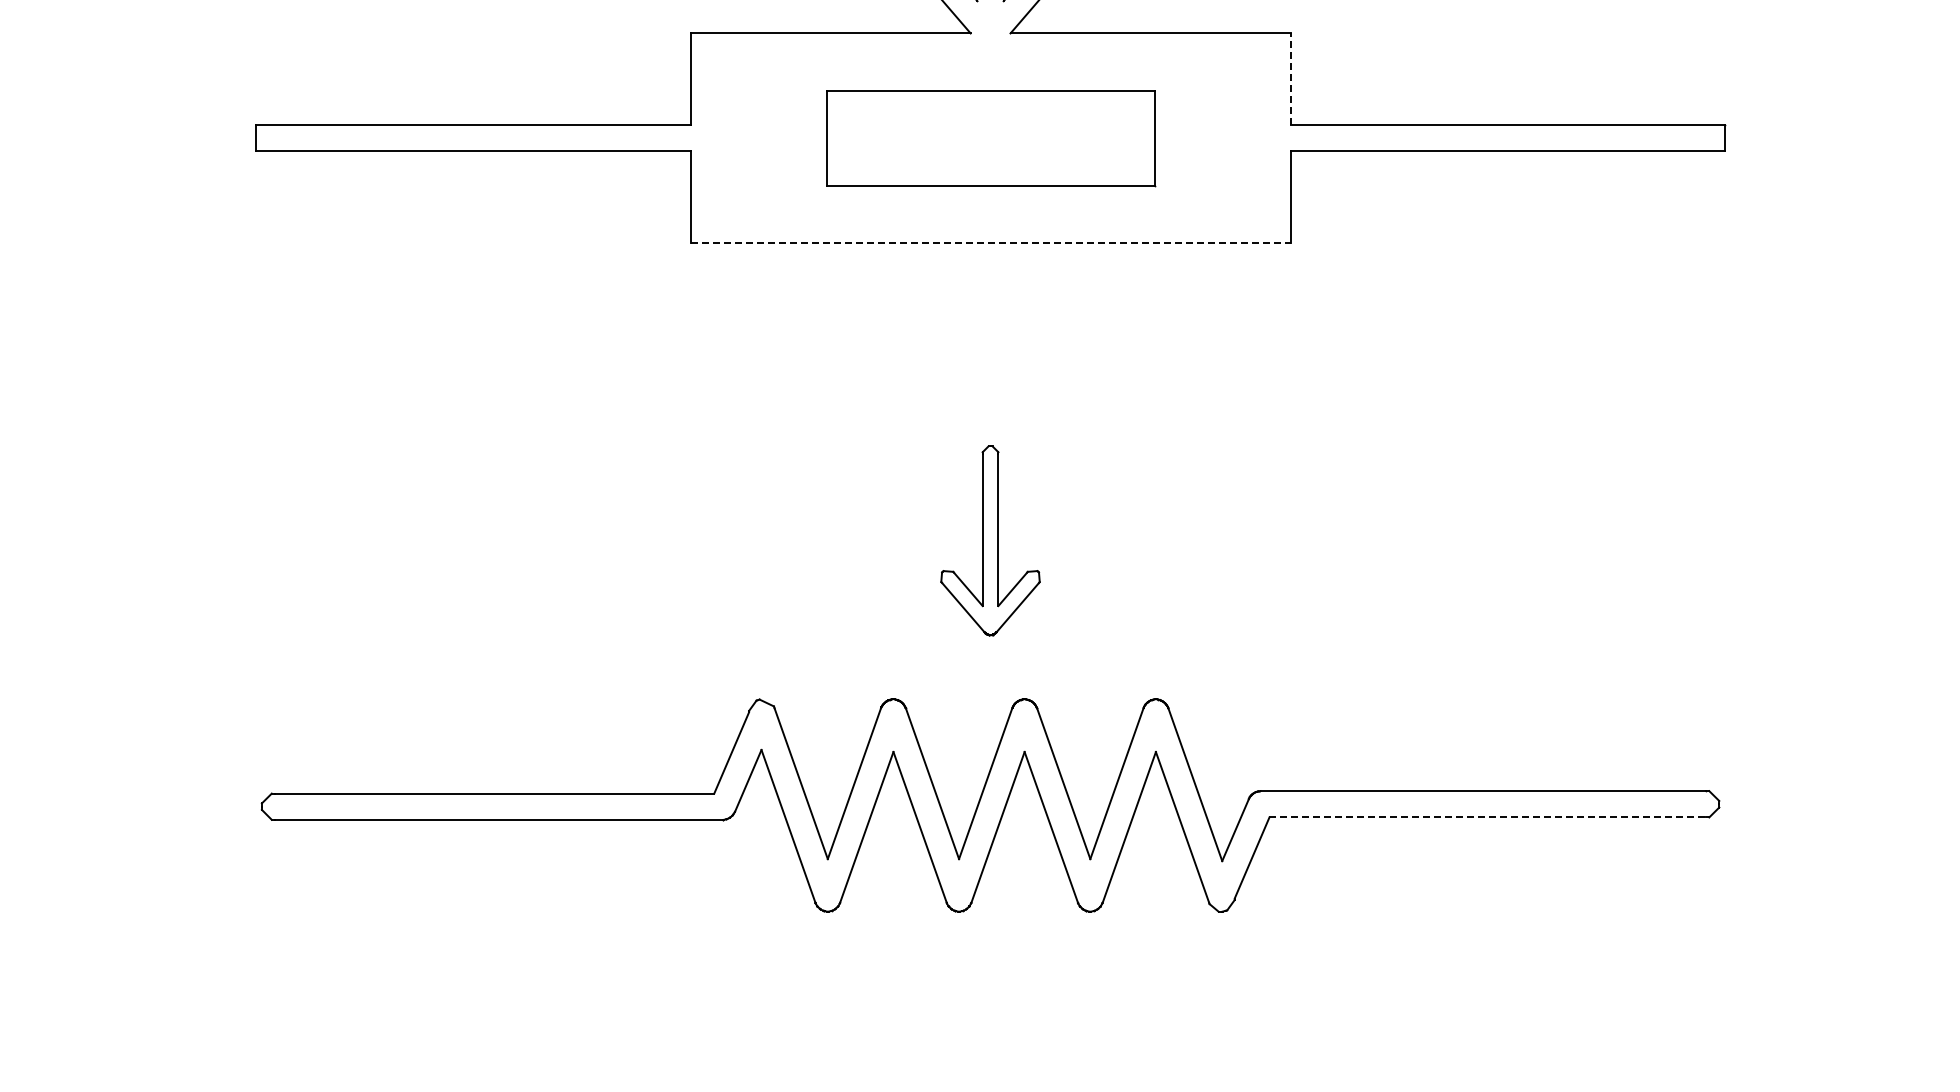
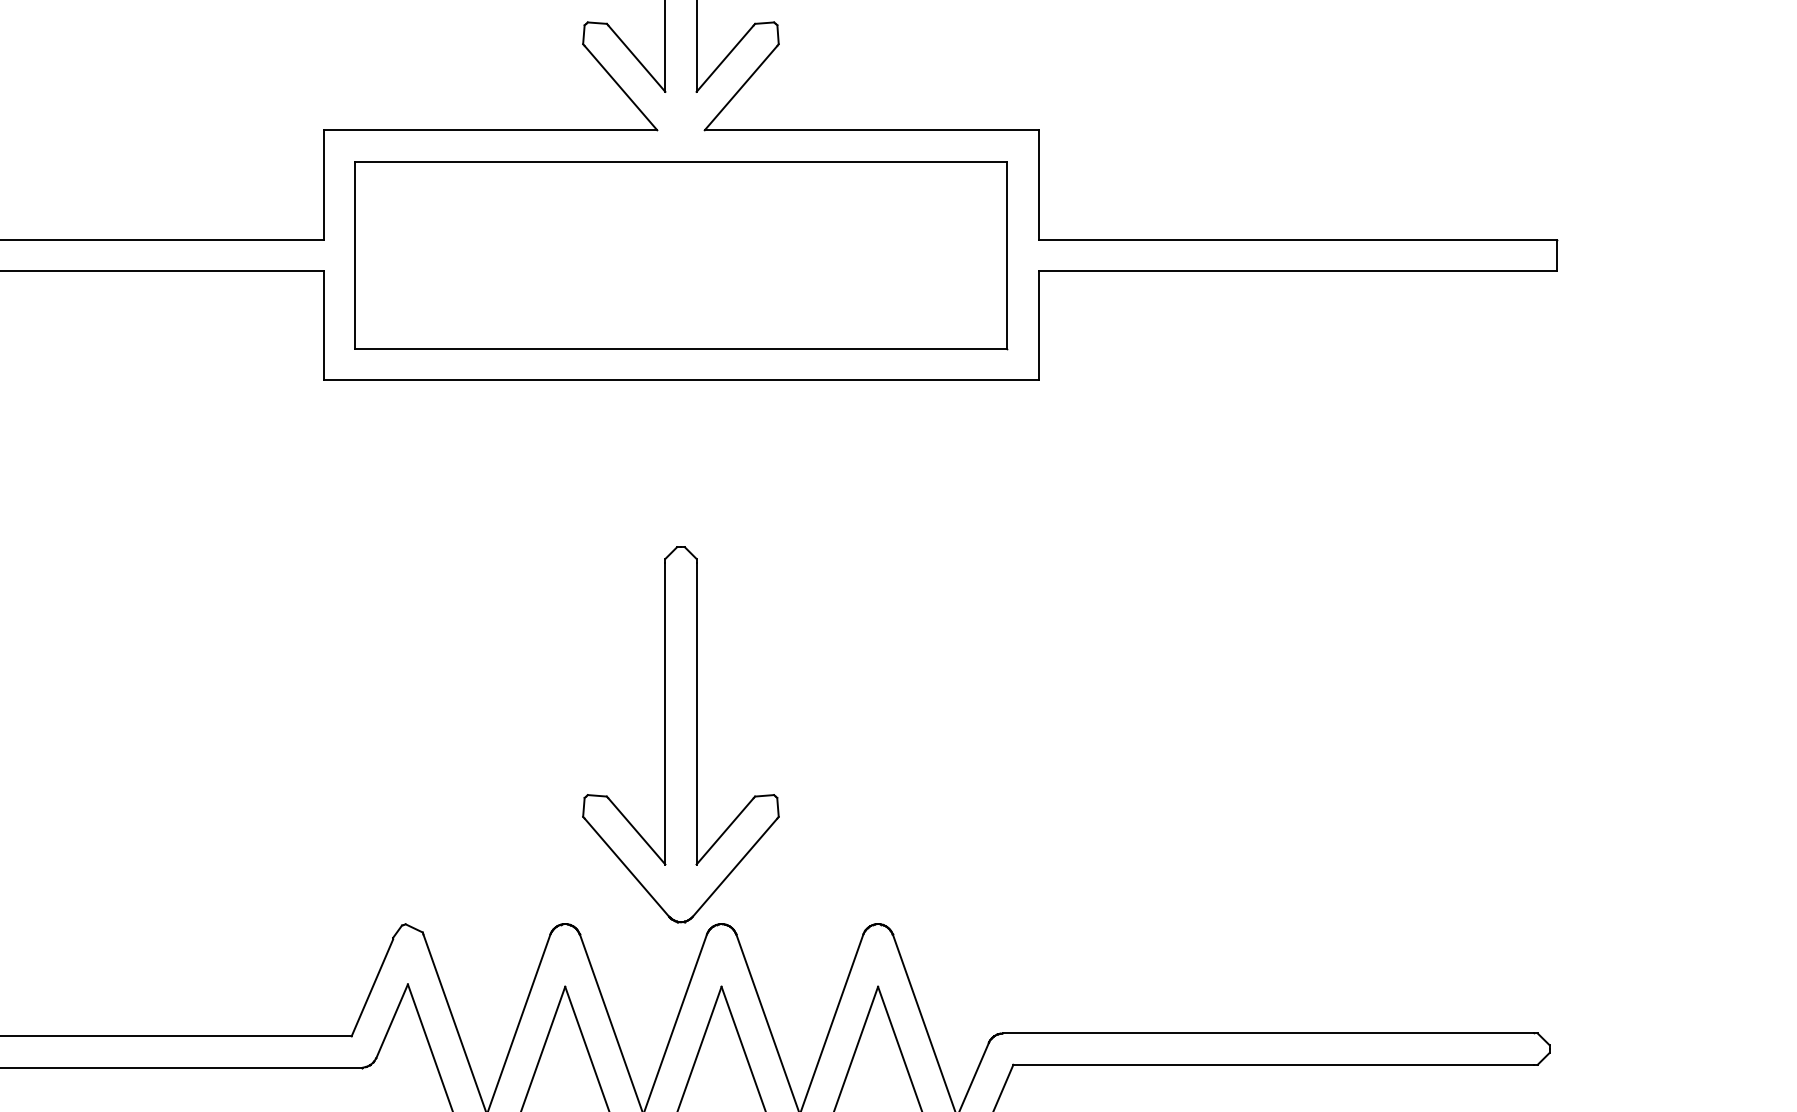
line: (1290, 79) -> (1038, 185), dashed -> solid
part: (990, 138) -> (680, 255), size x1.67
line: (990, 243) -> (680, 380), dashed -> solid
part: (990, 540) -> (680, 734), size x1.67
line: (1488, 817) -> (1274, 1064), dashed -> solid

